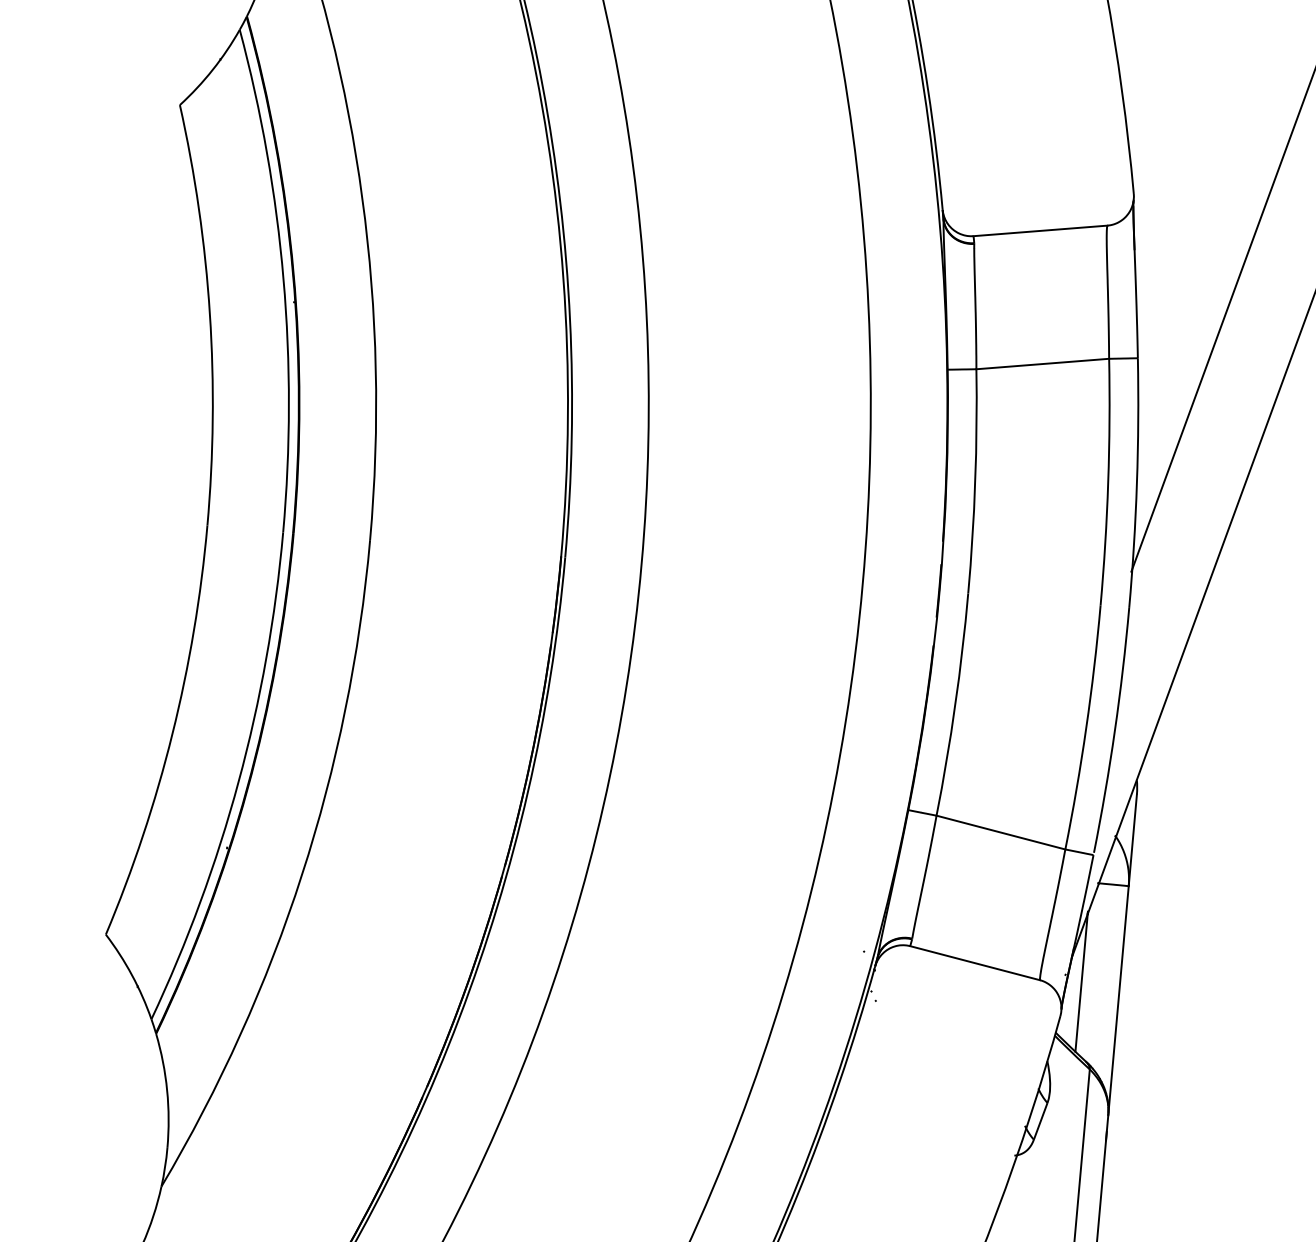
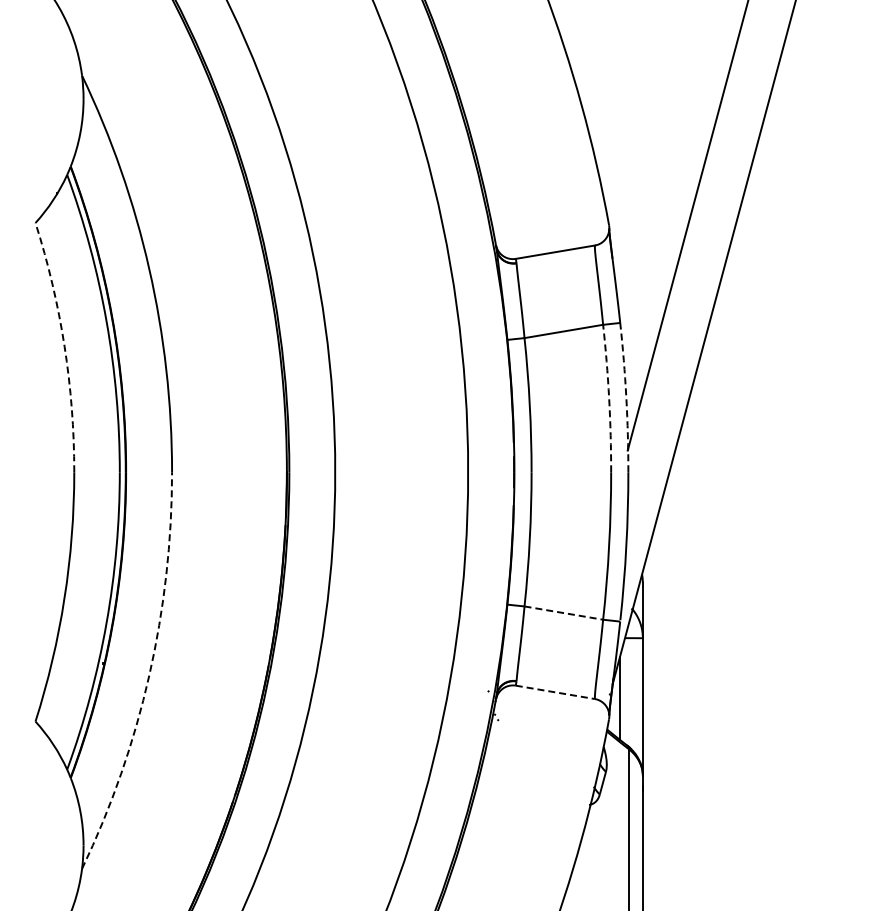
arc: (209, 314) -> (64, 346), solid -> dashed
arc: (1108, 482) -> (609, 398), solid -> dashed
arc: (1137, 483) -> (626, 397), solid -> dashed
line: (1000, 833) -> (563, 613), solid -> dashed
arc: (302, 874) -> (149, 675), solid -> dashed
line: (975, 963) -> (555, 692), solid -> dashed

